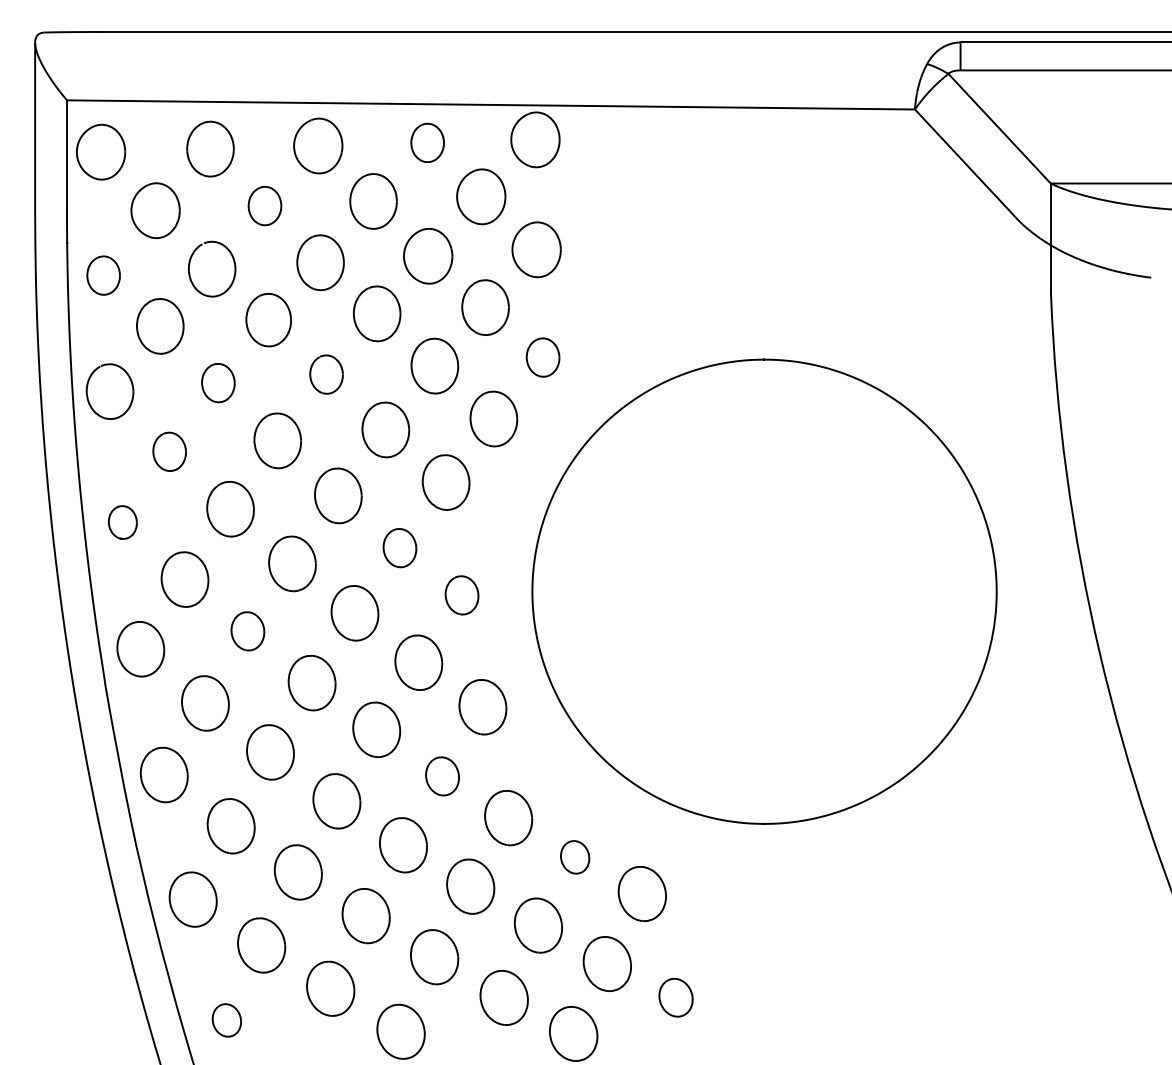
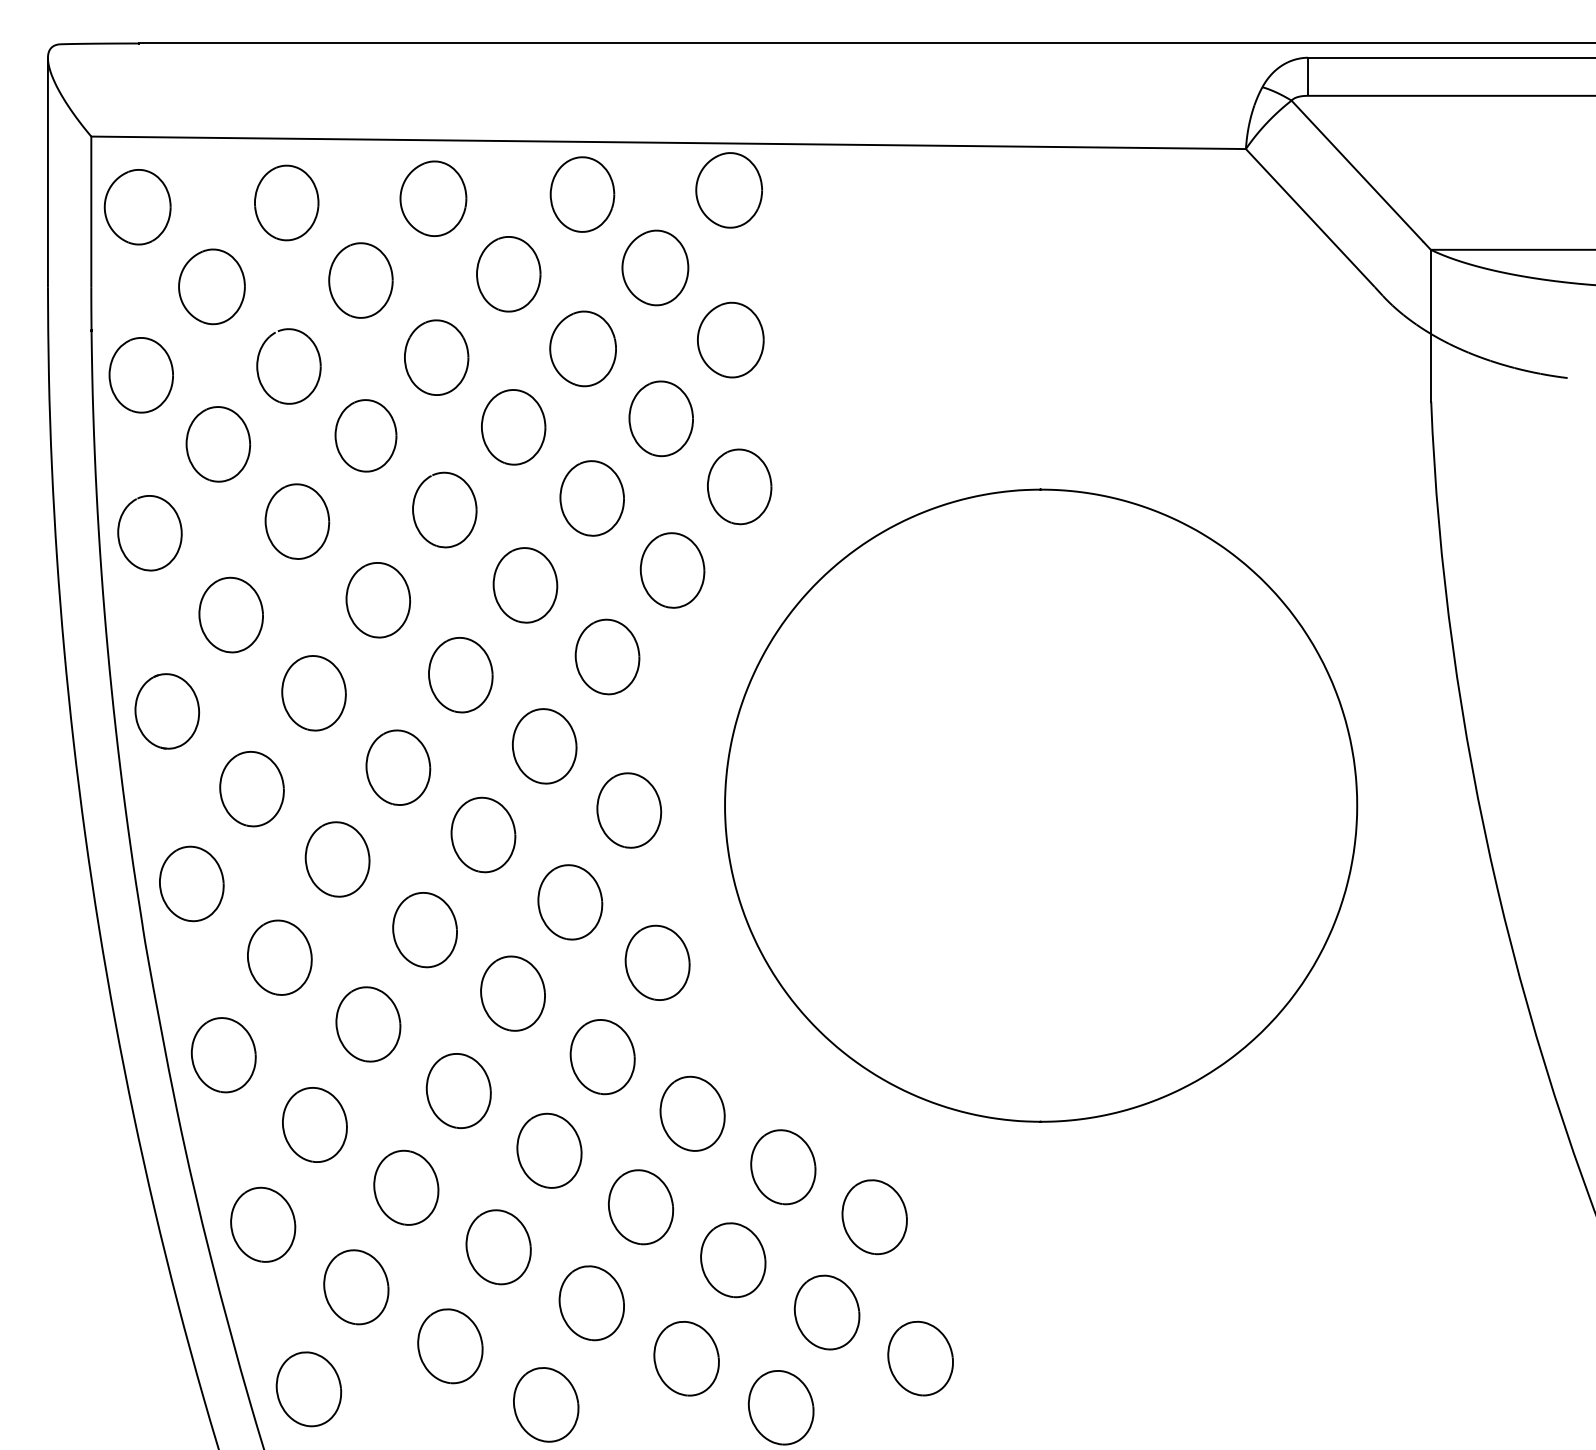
part: (427, 142) -> (582, 193), size x1.43
part: (264, 205) -> (360, 279), size x1.43
part: (103, 275) -> (141, 375), size x1.43
part: (542, 357) -> (738, 486), size x1.43
part: (326, 374) -> (444, 509), size x1.43
part: (218, 382) -> (297, 520), size x1.43
part: (169, 451) -> (230, 614), size x1.43
part: (122, 522) -> (166, 711), size x1.67
part: (399, 547) -> (544, 745), size x1.43
part: (461, 595) -> (628, 810), size x1.43
part: (247, 631) -> (337, 859), size x1.43
part: (442, 776) -> (602, 1057), size x1.43
part: (574, 857) -> (782, 1167), size x1.67
part: (675, 997) -> (919, 1358), size x1.43
part: (226, 1020) -> (308, 1389), size x1.67

